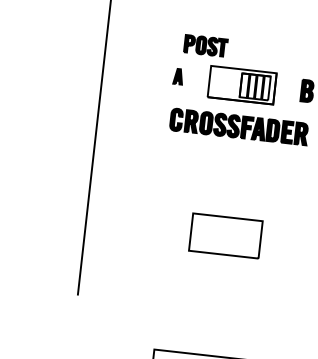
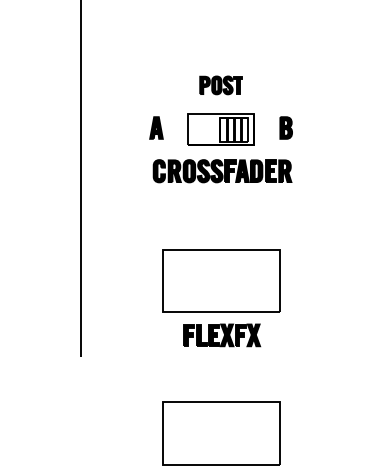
part: (205, 45) -> (220, 85), moved
part: (178, 76) -> (156, 127), size x1.43
part: (226, 235) -> (221, 280), size x1.67
part: (220, 290) -> (222, 335), added

